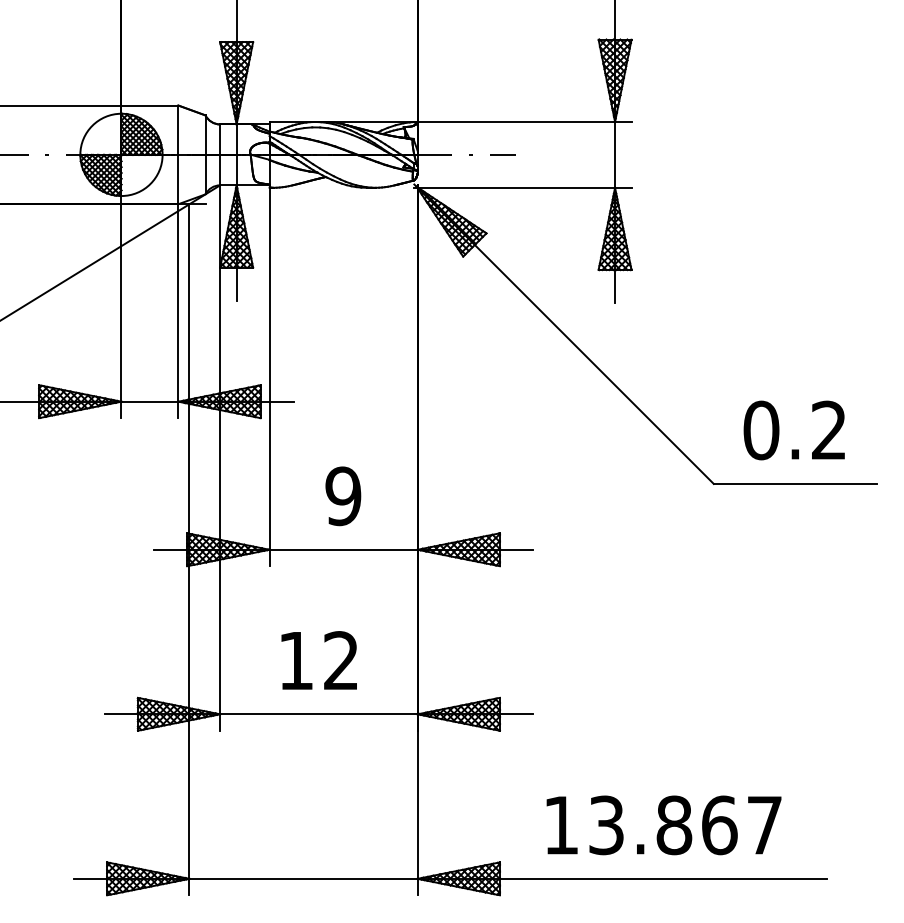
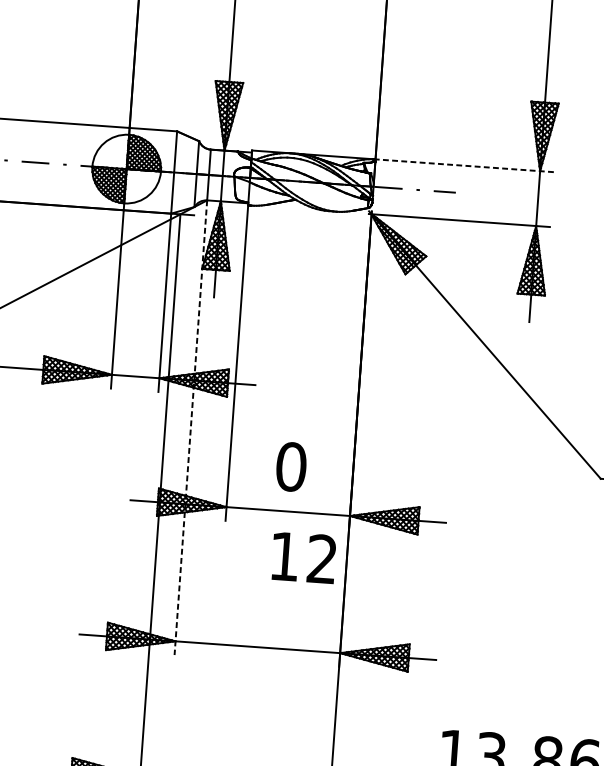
line: (522, 121) -> (462, 165), solid -> dashed
line: (220, 458) -> (191, 428), solid -> dashed
text: (343, 496) -> (291, 467), 9 -> 0
text: (318, 660) -> (303, 557), moved

